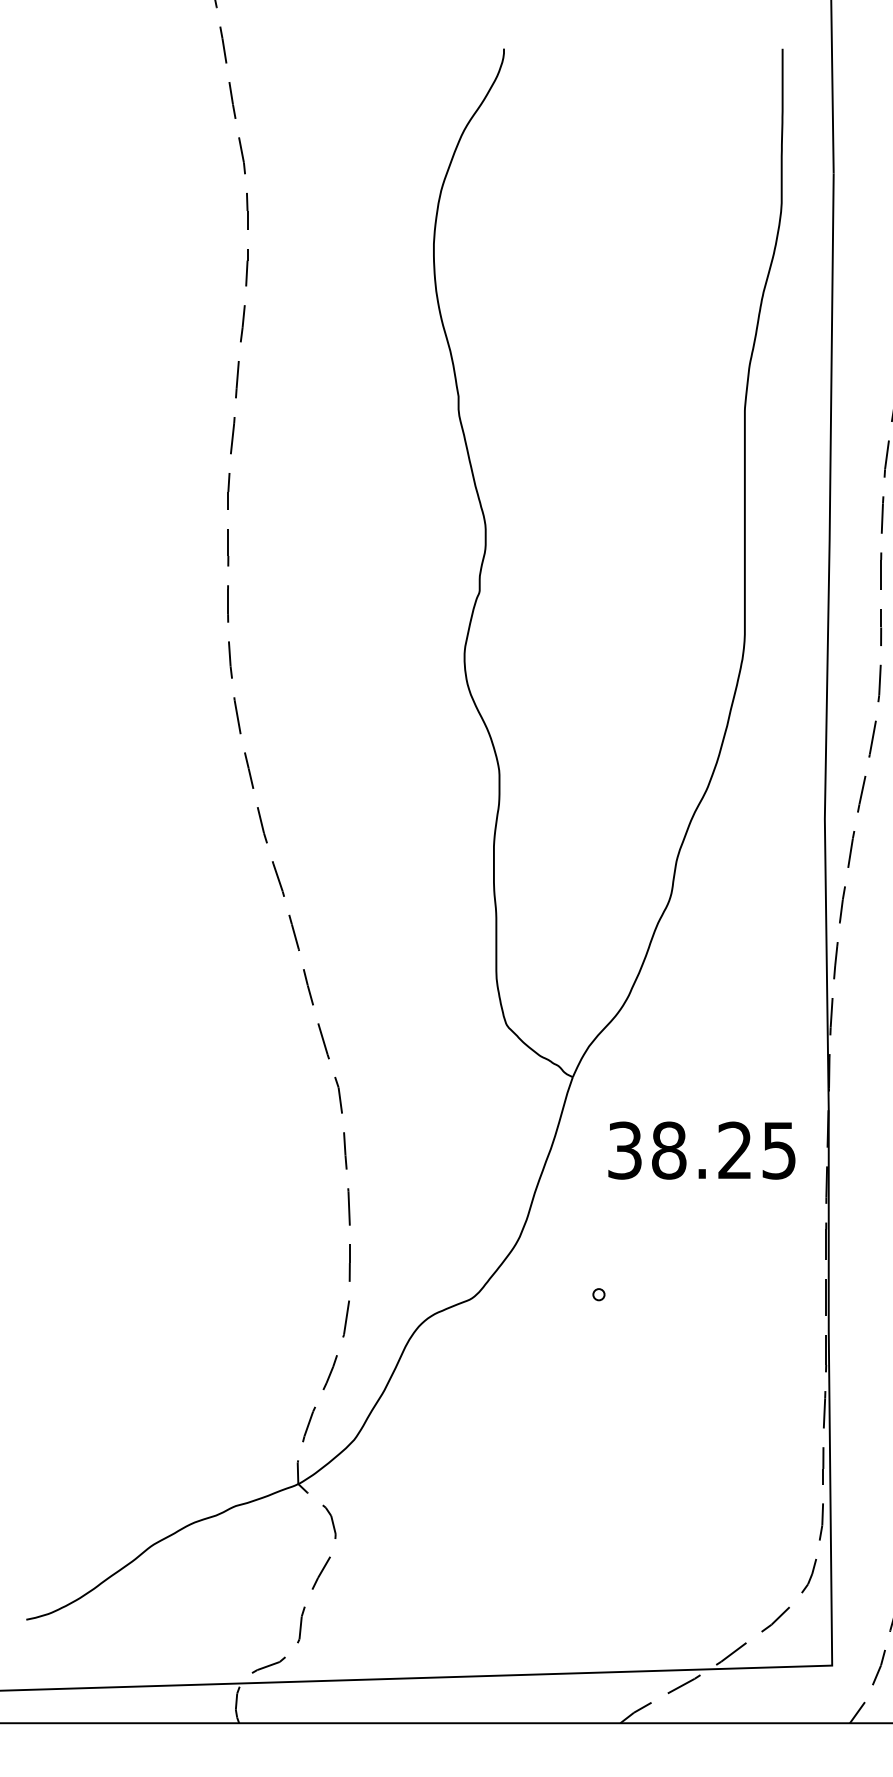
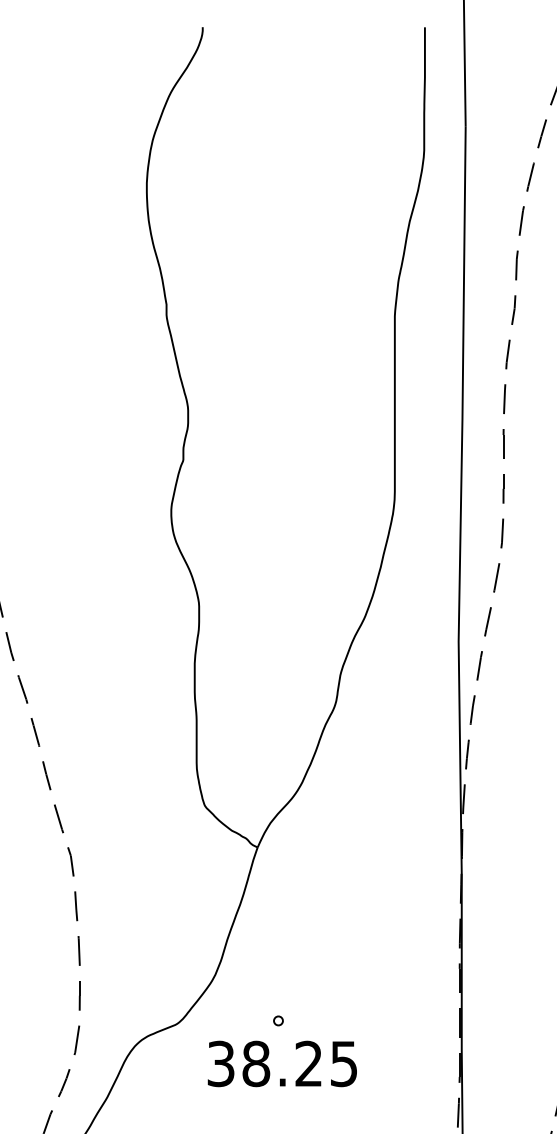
text: (701, 1150) -> (282, 1063), moved

